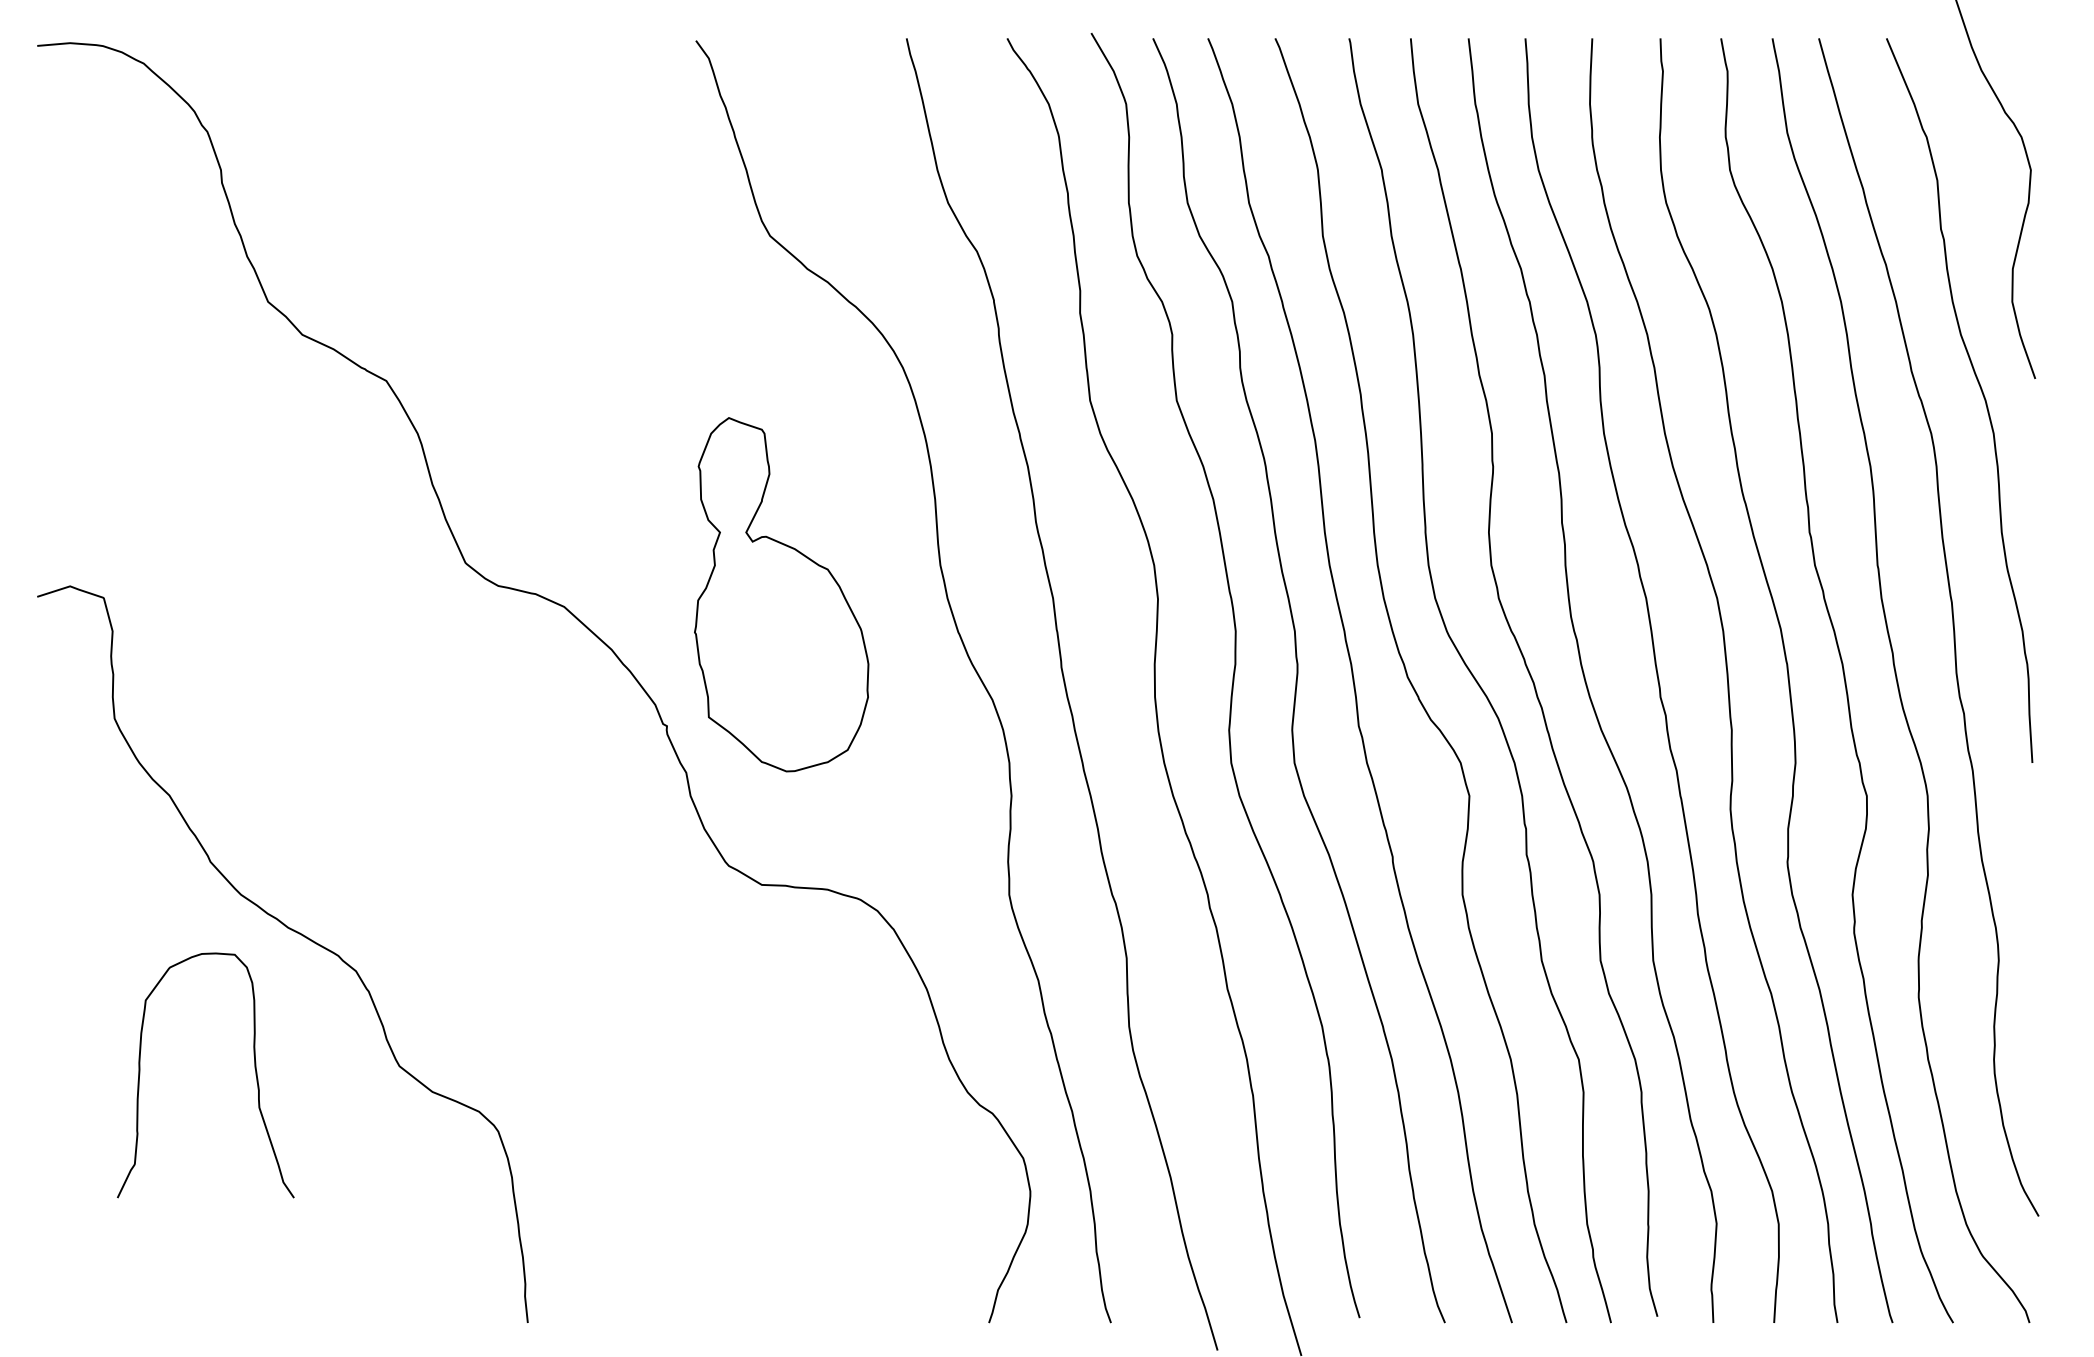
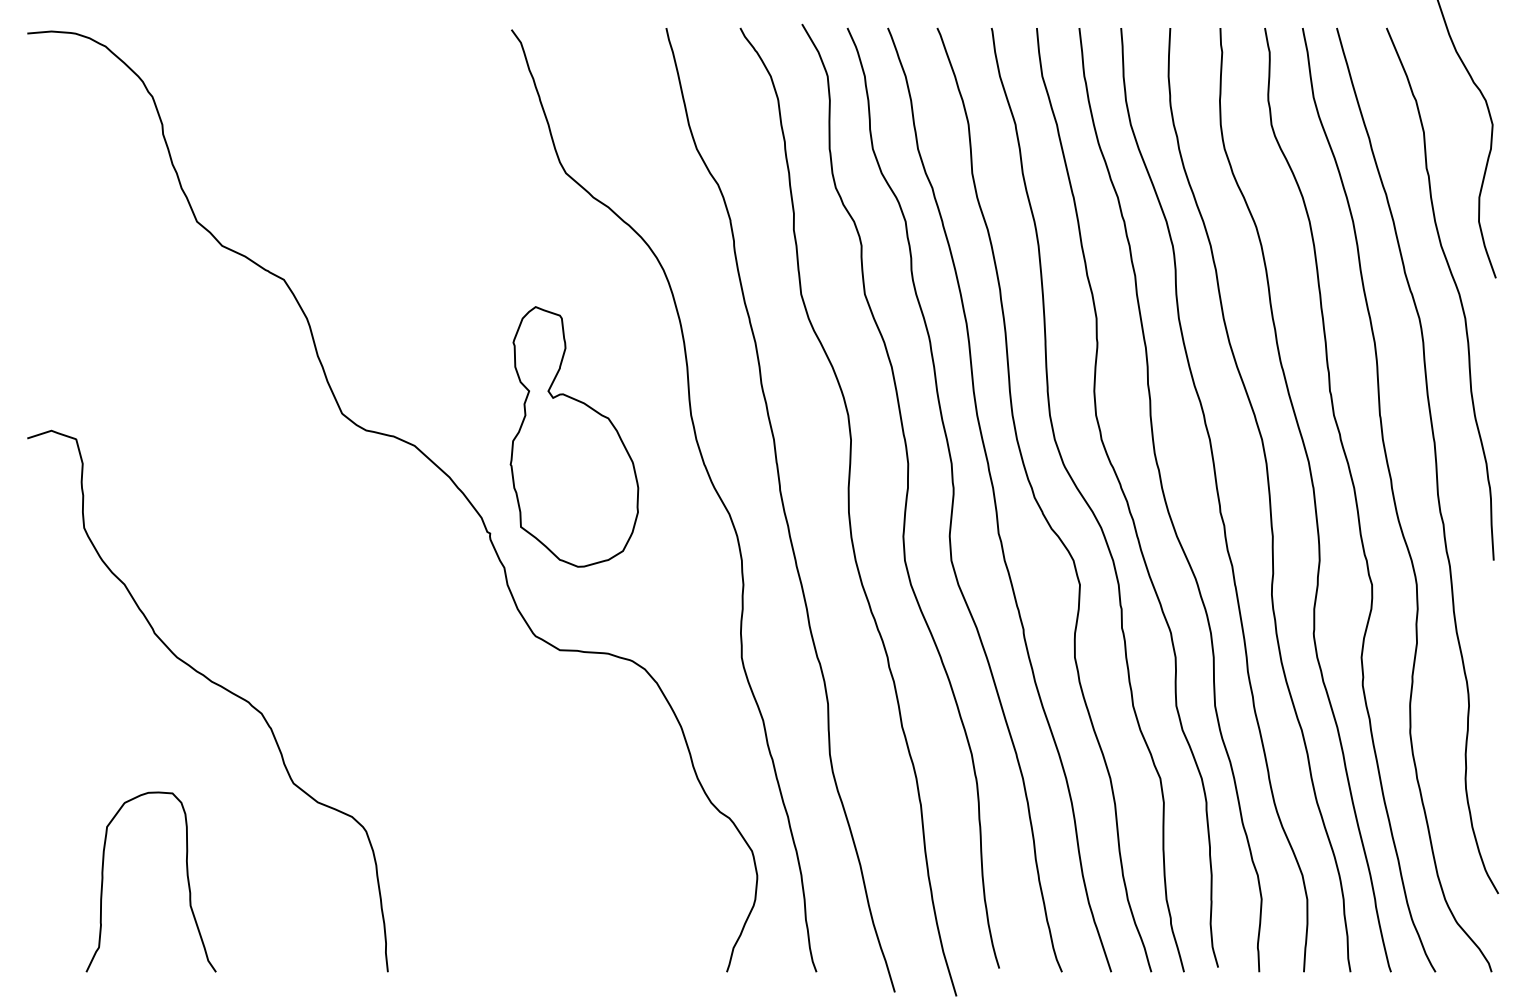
curve: (254, 1068) -> (187, 877), moved

